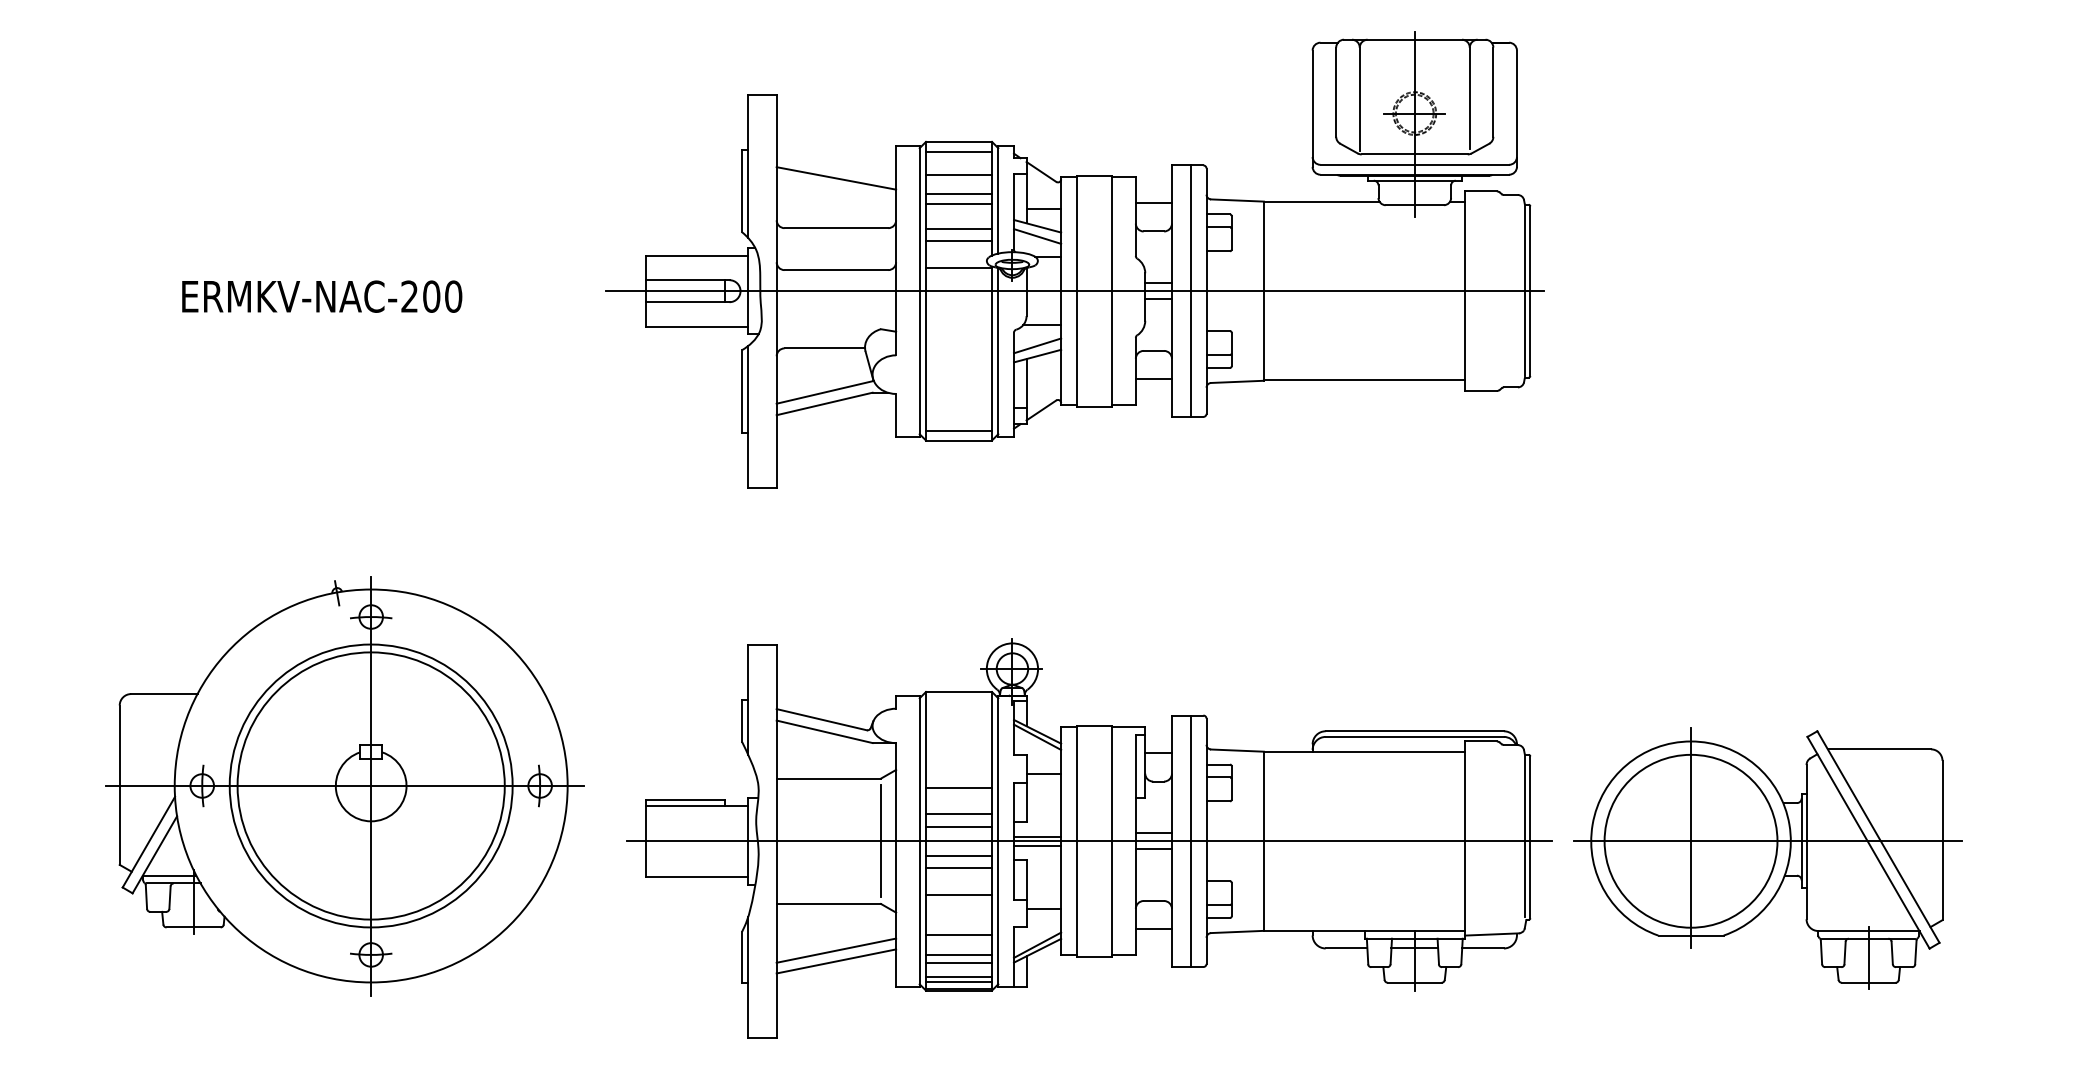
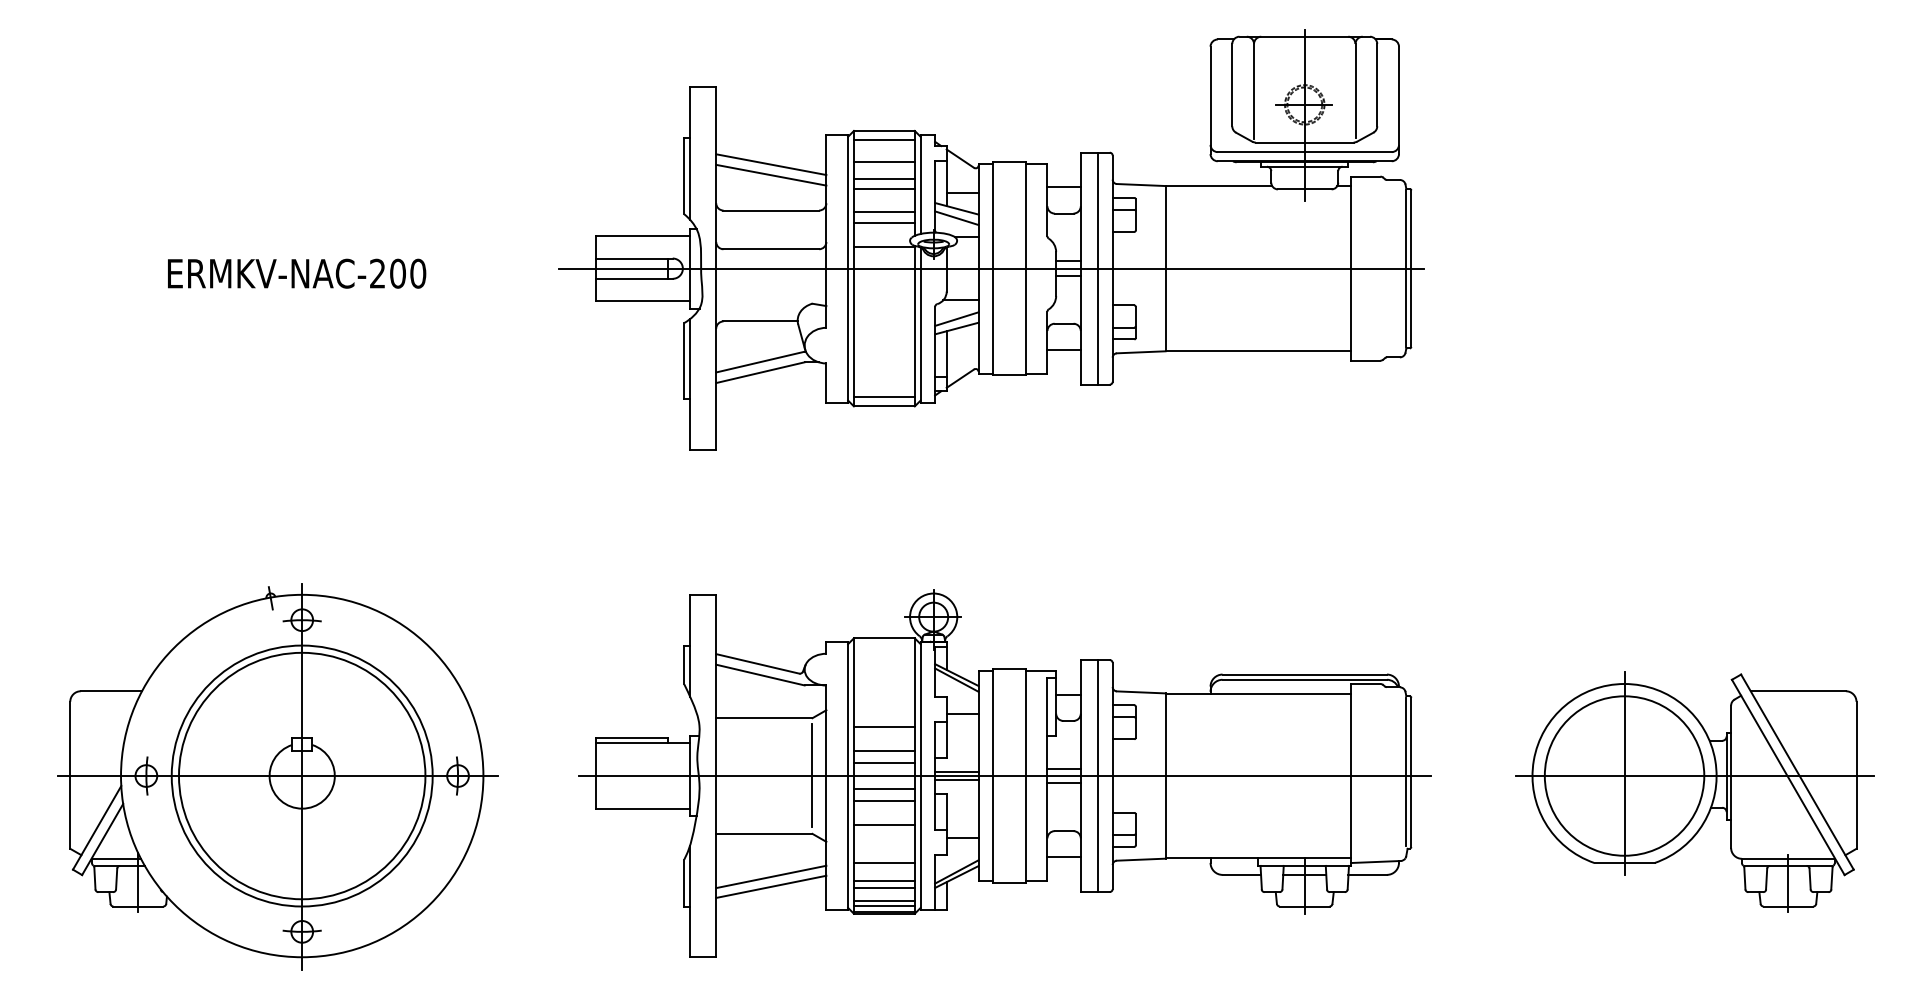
line: (836, 189) -> (771, 174), added
part: (344, 786) -> (277, 776), moved
part: (1766, 858) -> (1694, 791), moved

